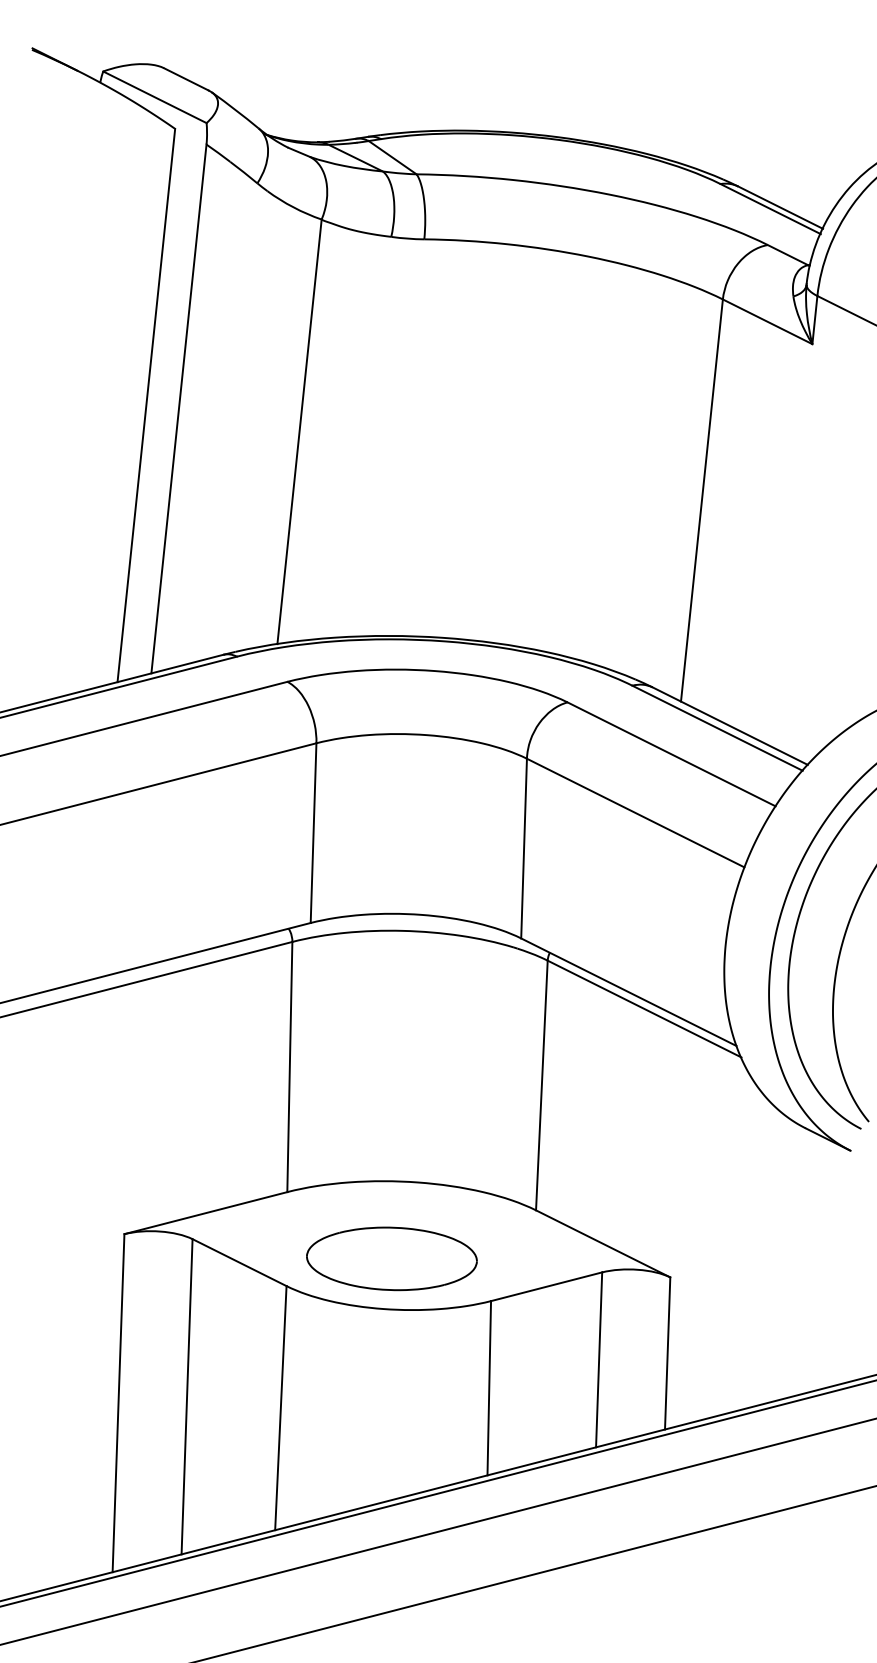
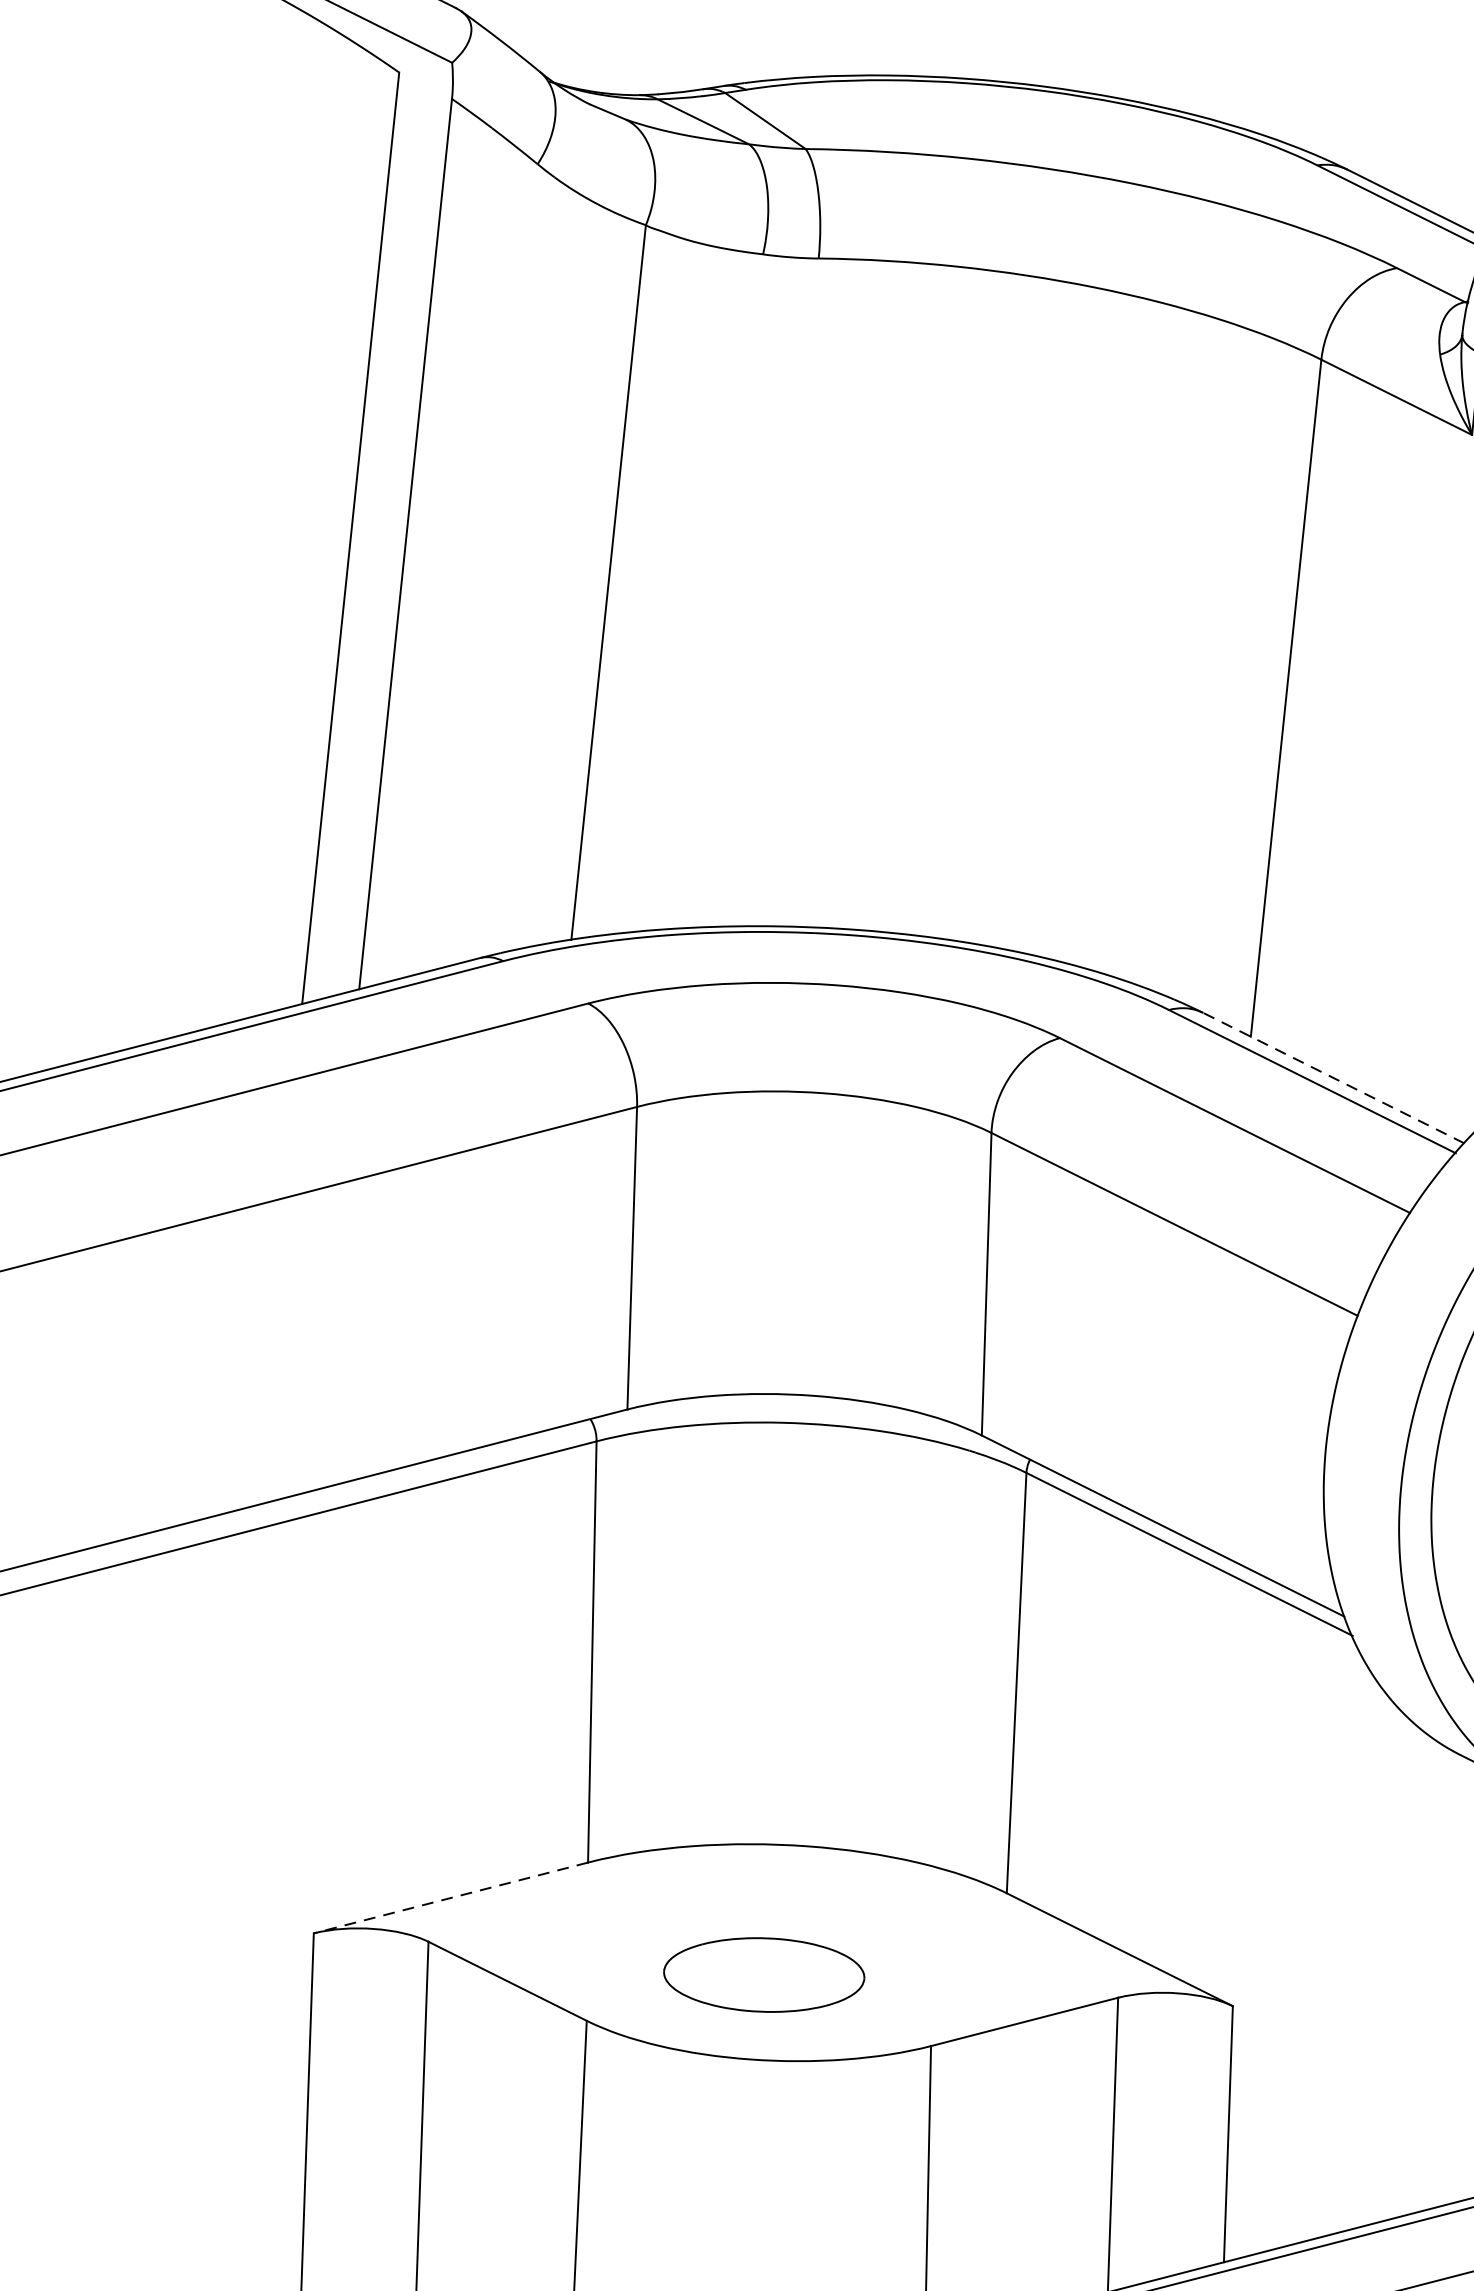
line: (730, 726) -> (1334, 1078), solid -> dashed
line: (205, 1213) -> (450, 1898), solid -> dashed
part: (391, 1258) -> (763, 1974), size x0.7

